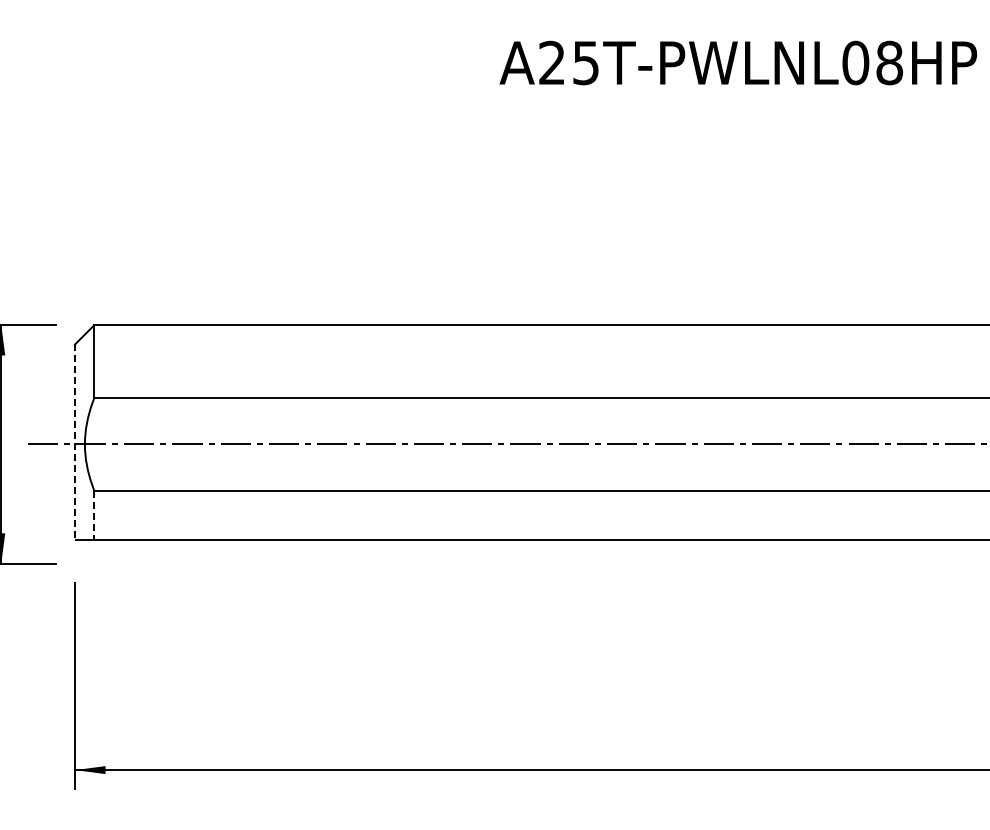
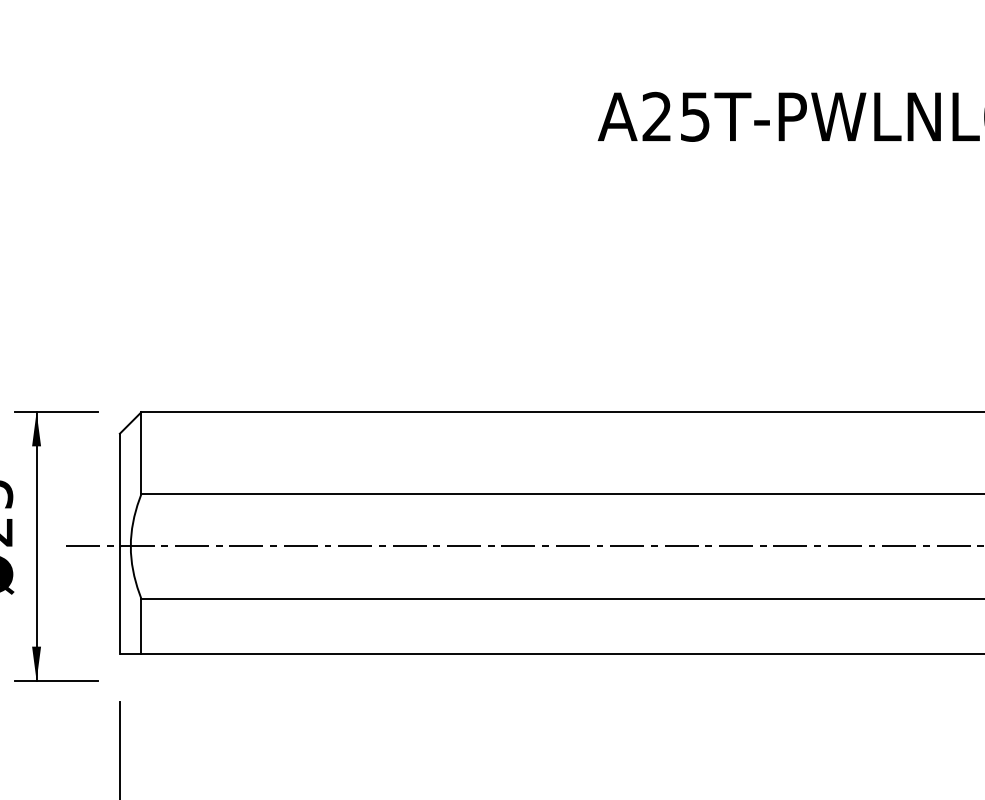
line: (75, 442) -> (120, 544), dashed -> solid
line: (94, 515) -> (141, 626), dashed -> solid

